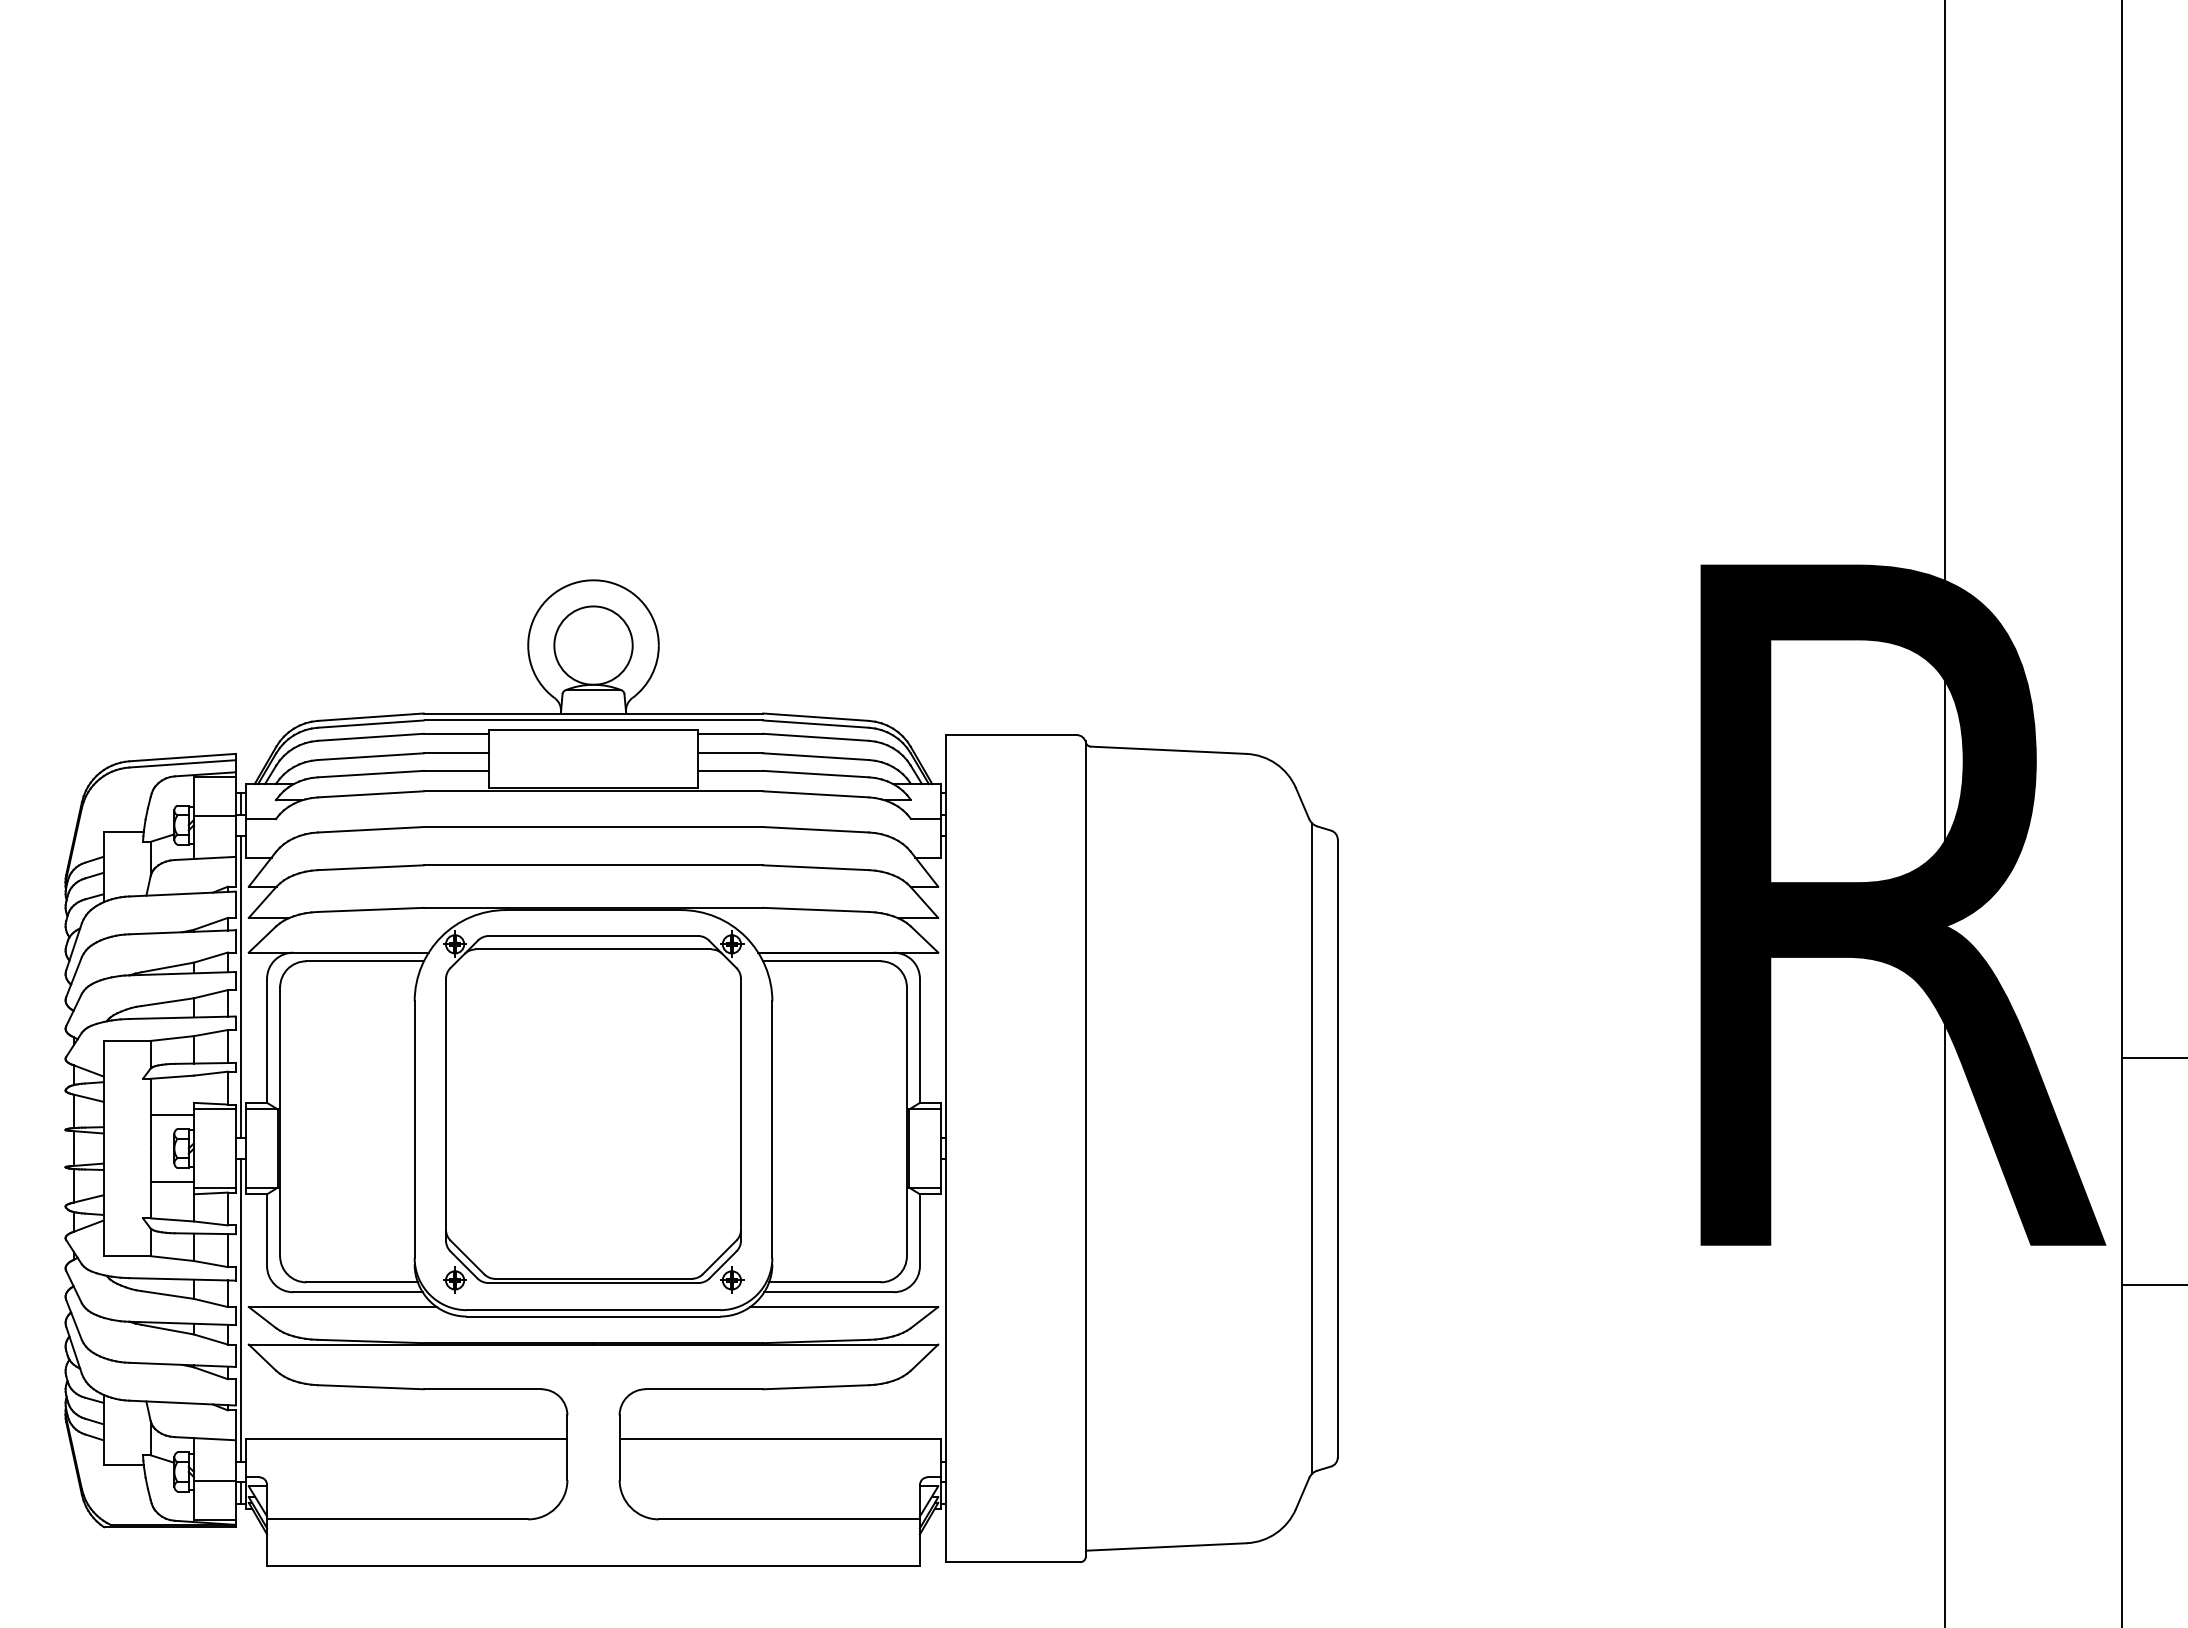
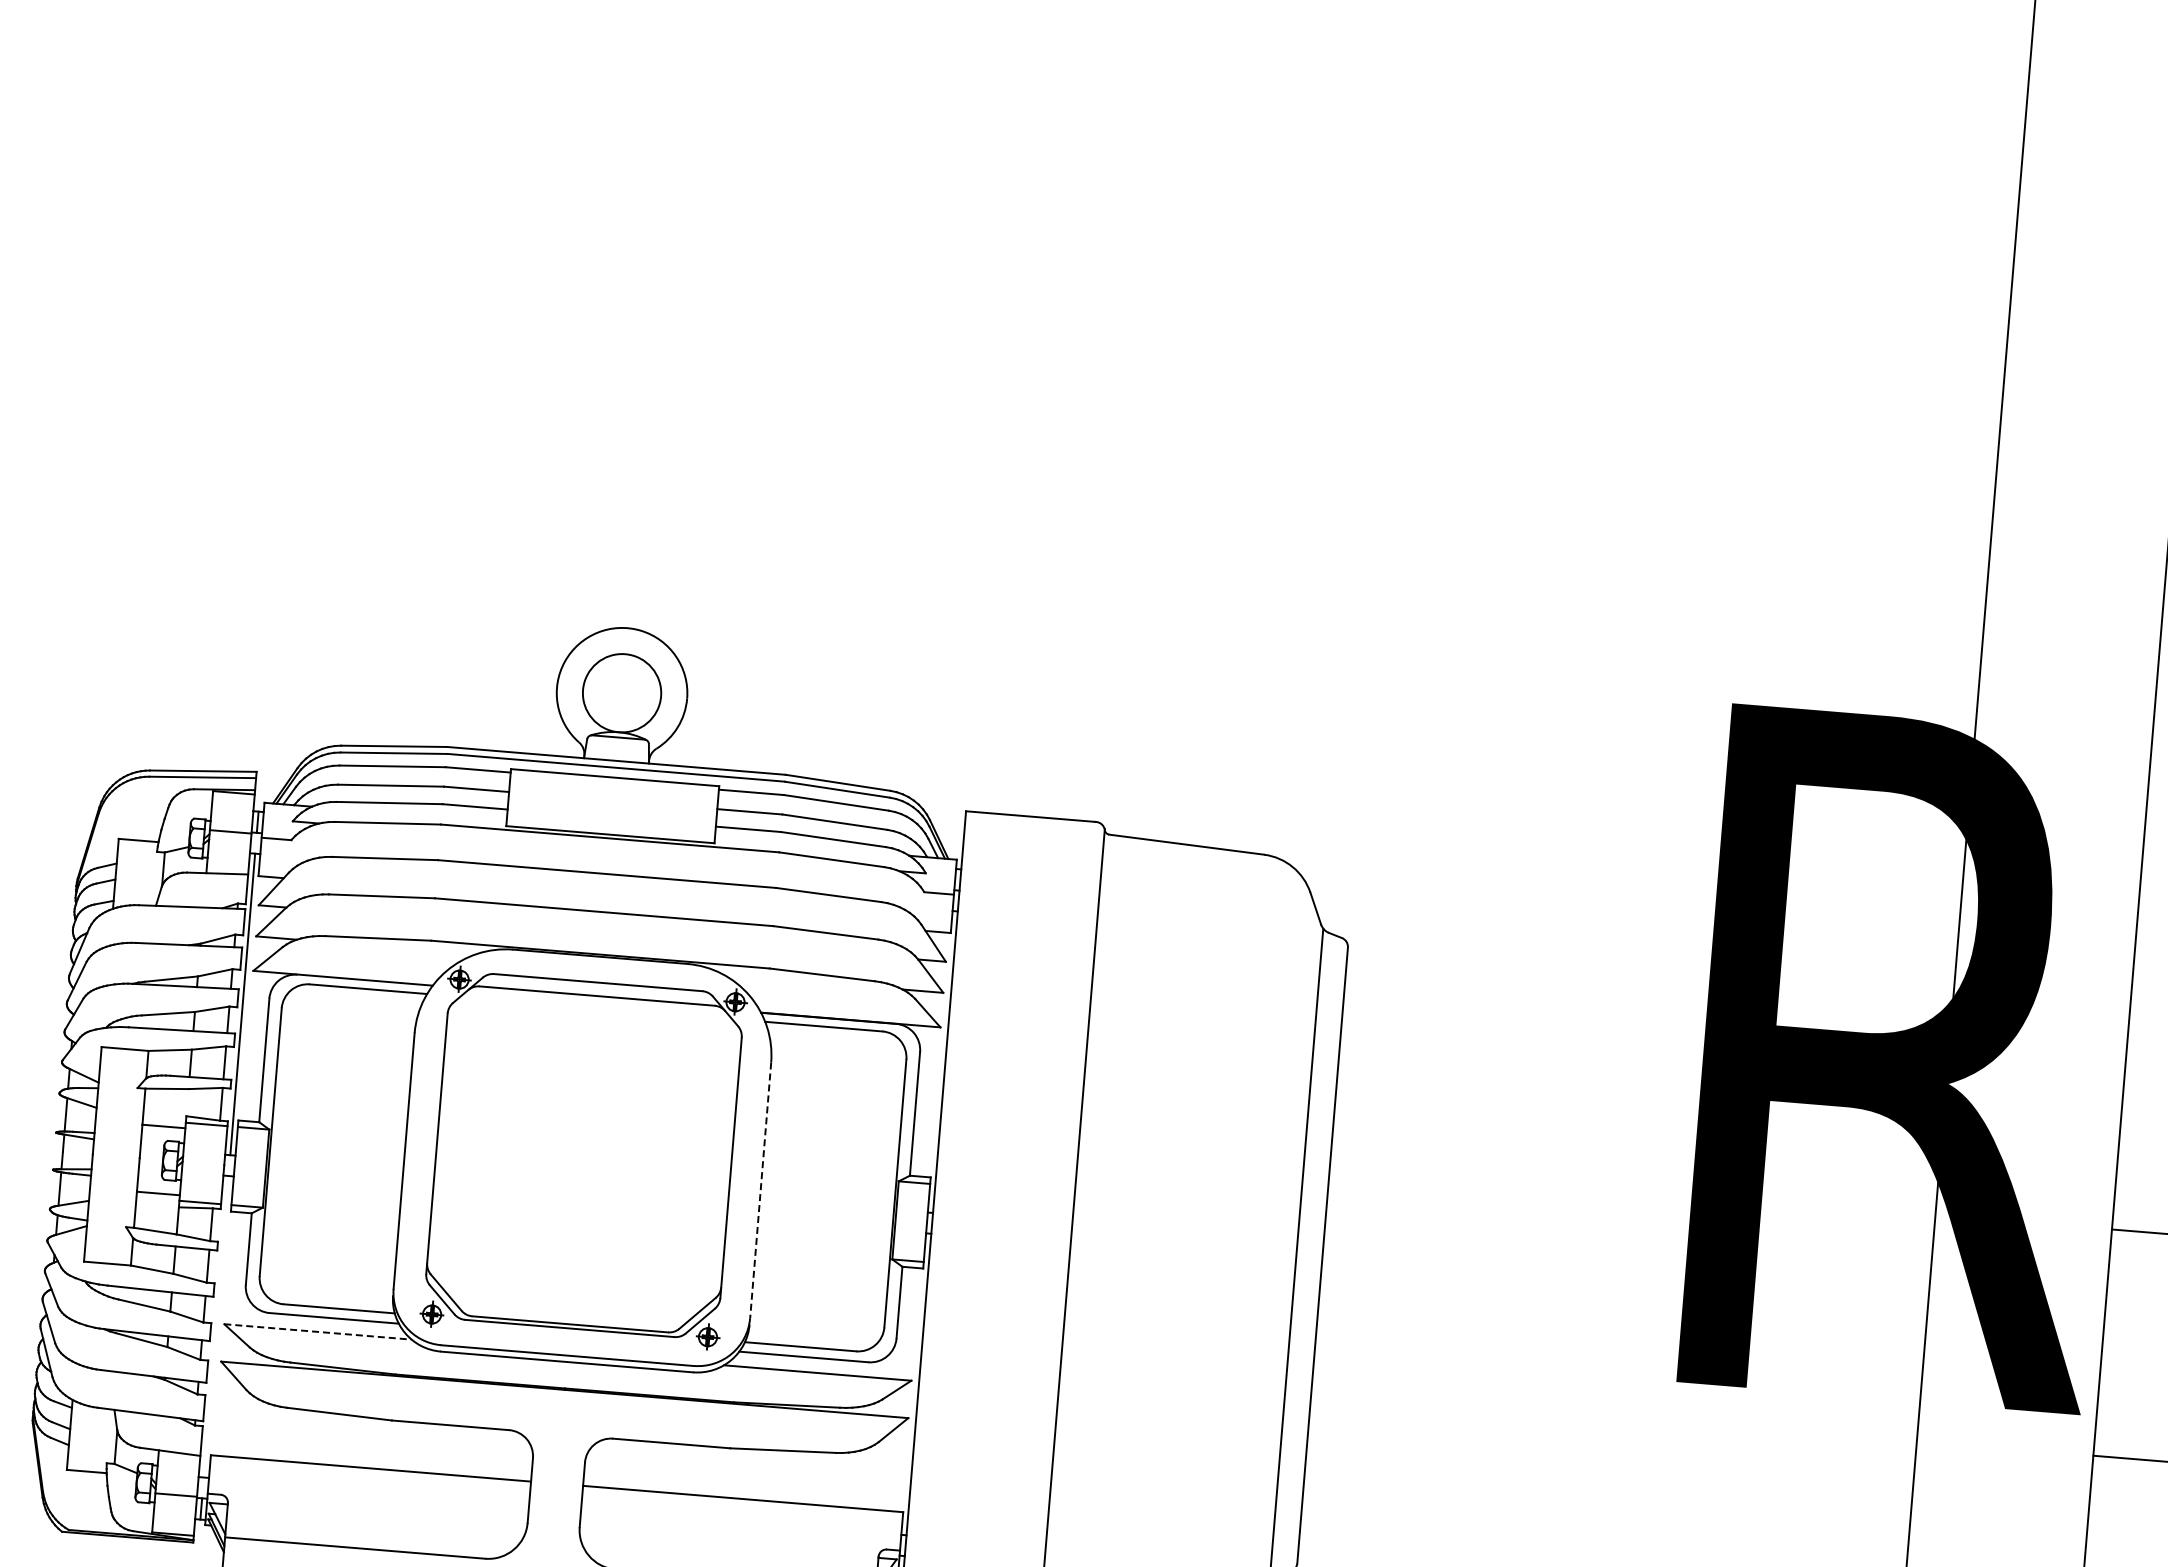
line: (772, 1130) -> (760, 1191), solid -> dashed
line: (342, 1307) -> (317, 1332), solid -> dashed
line: (240, 1310) -> (215, 1326), removed

